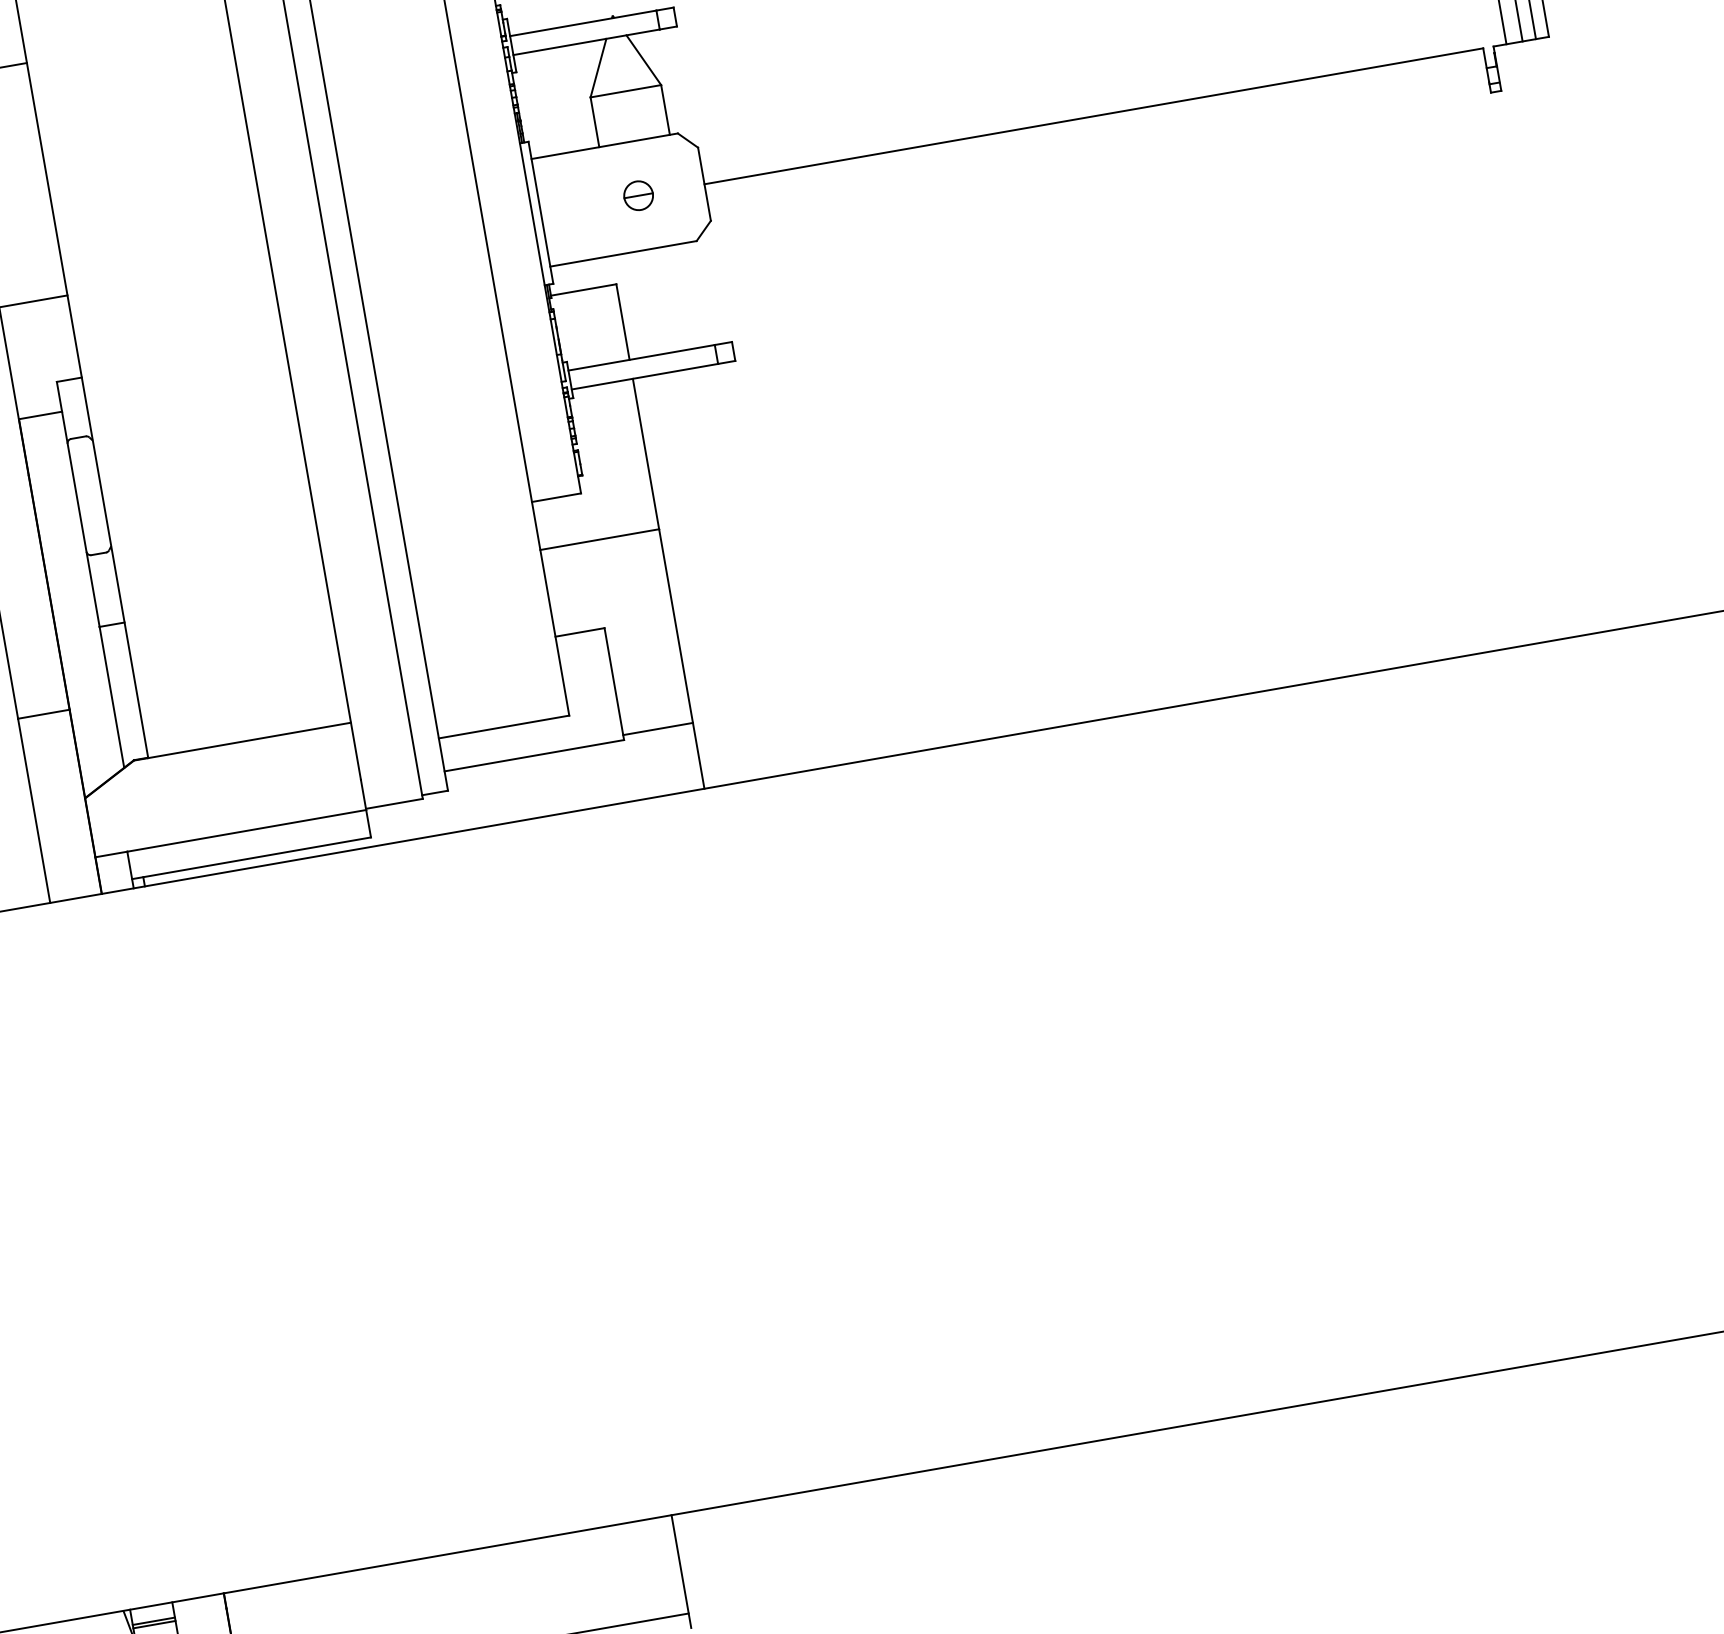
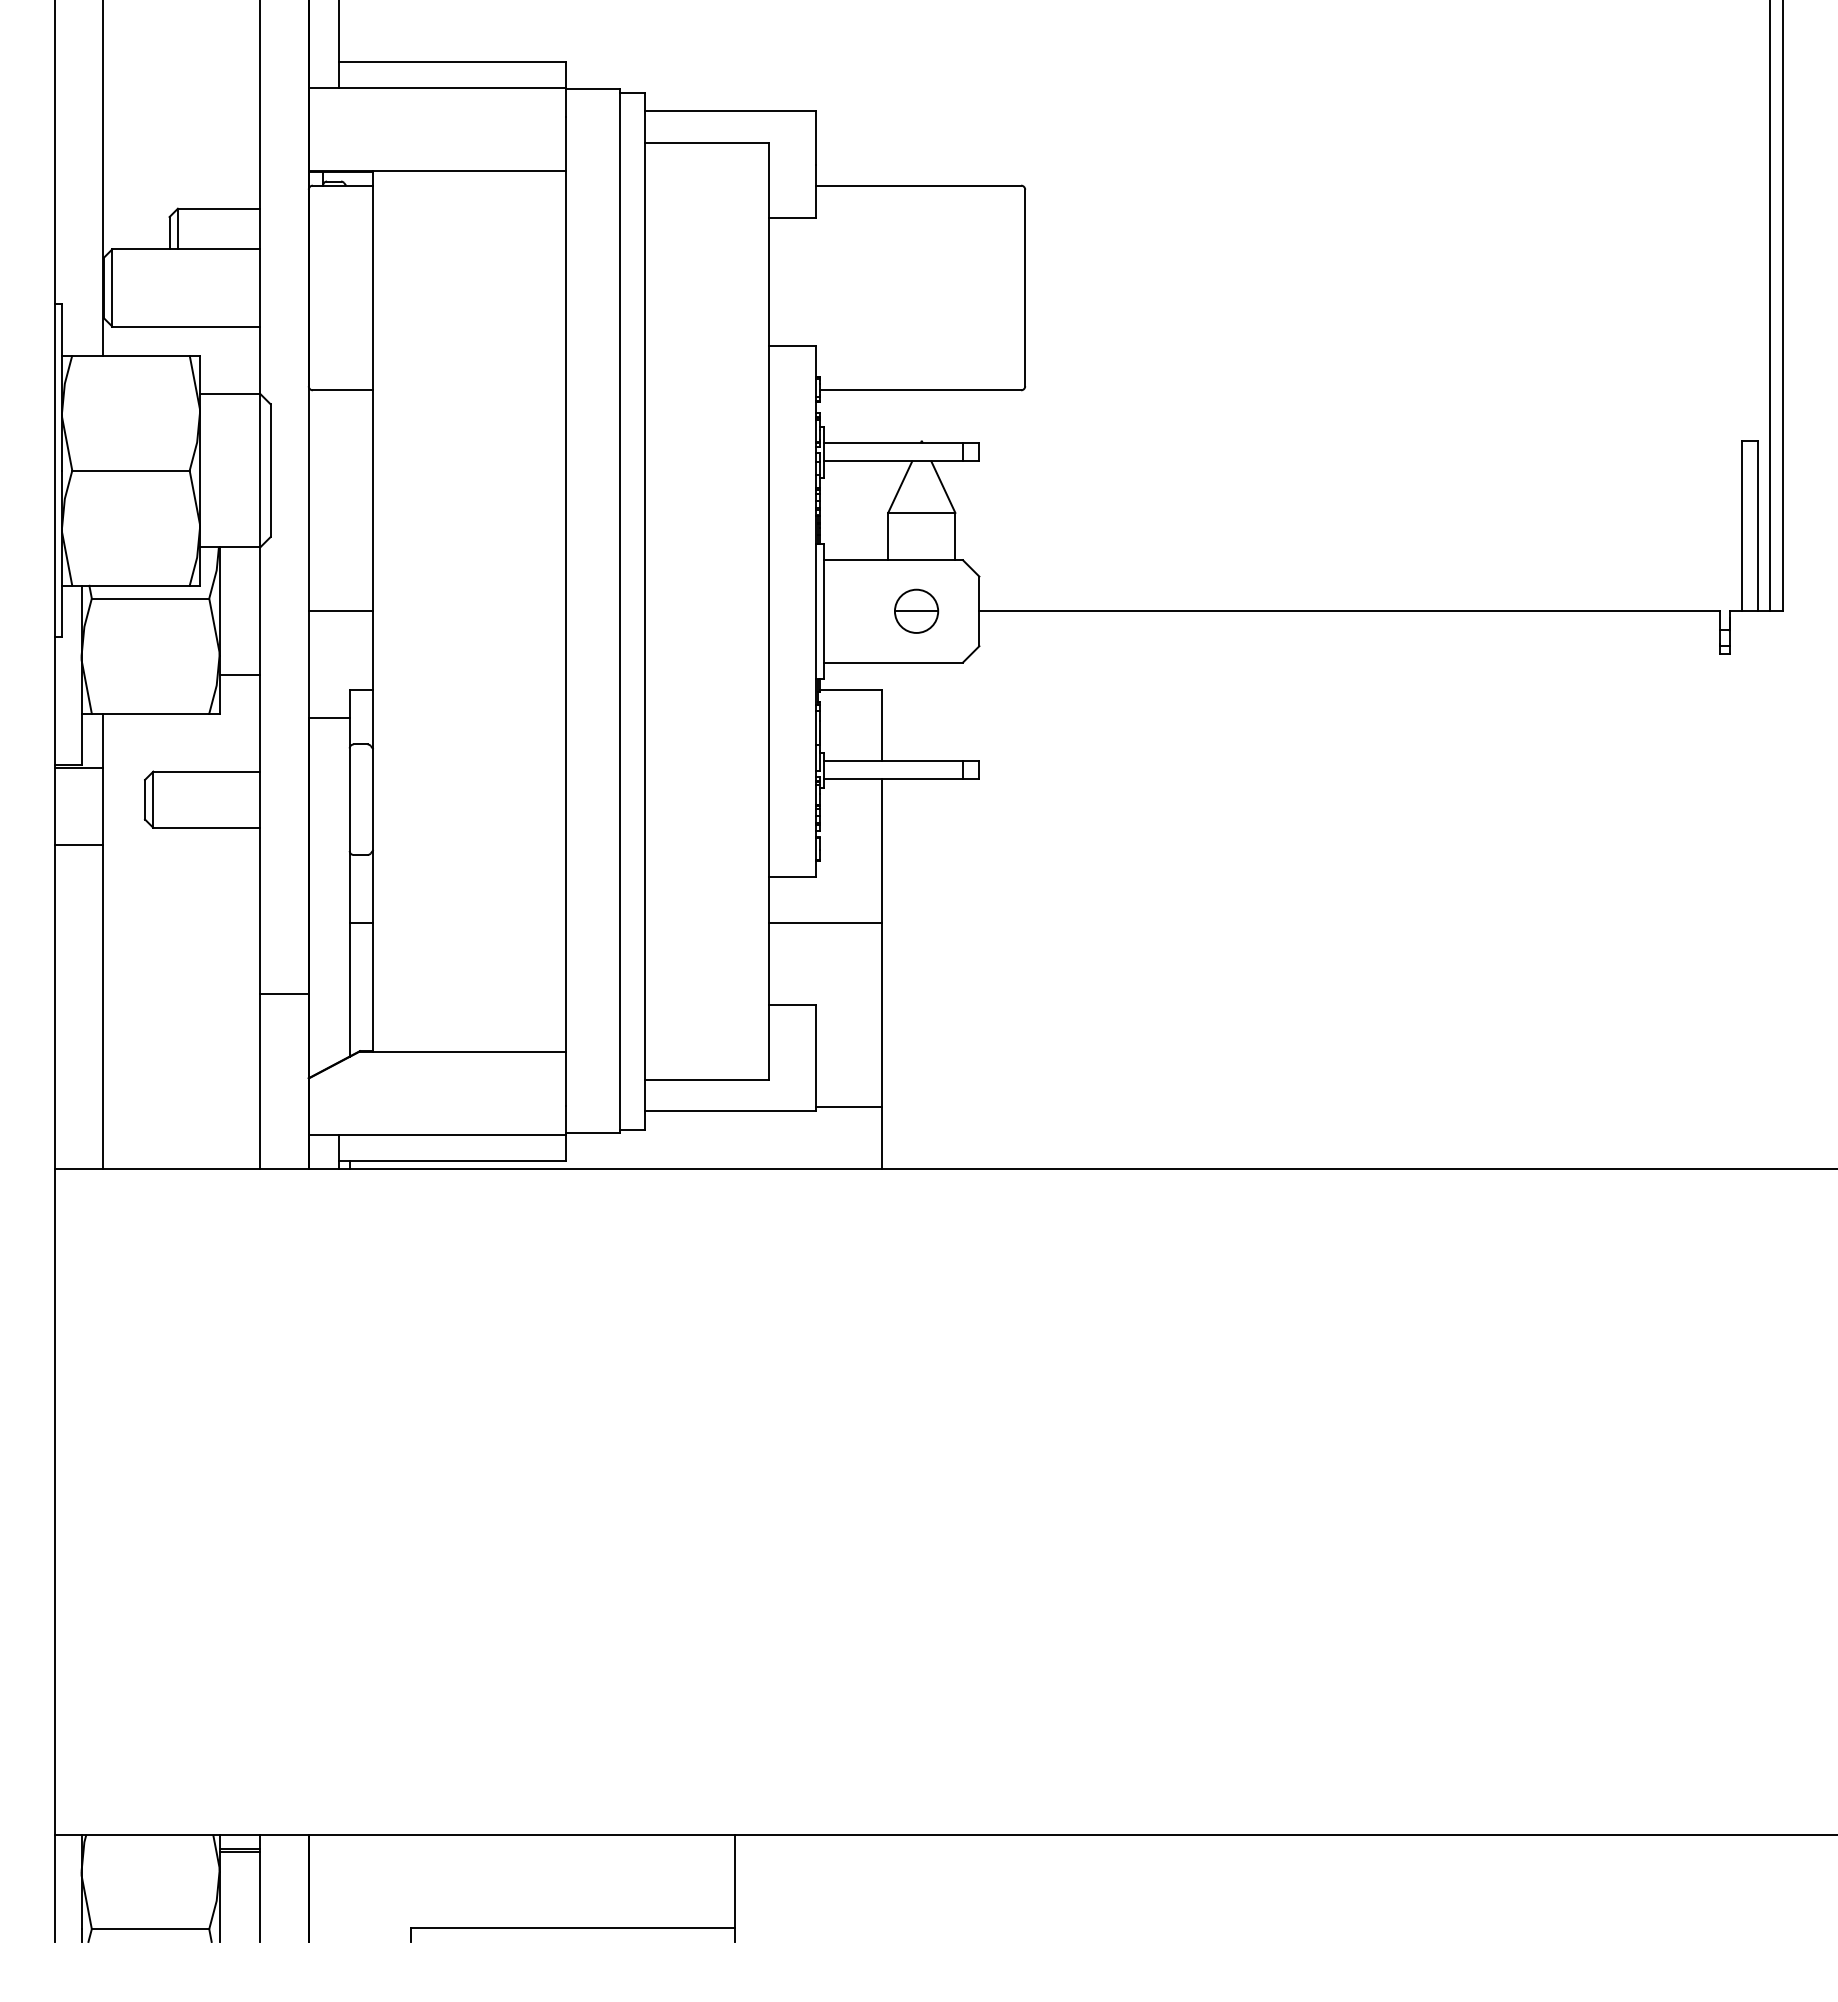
part: (638, 195) -> (916, 611), size x1.6

